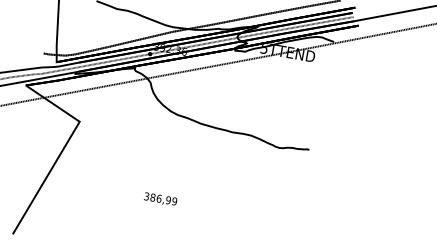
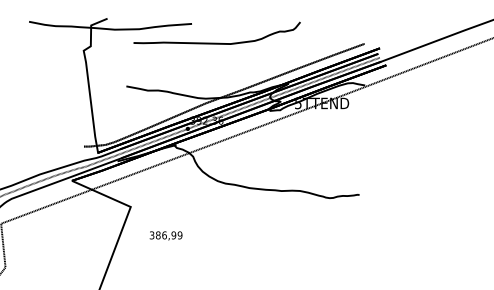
text: (160, 198) -> (165, 235), moved

